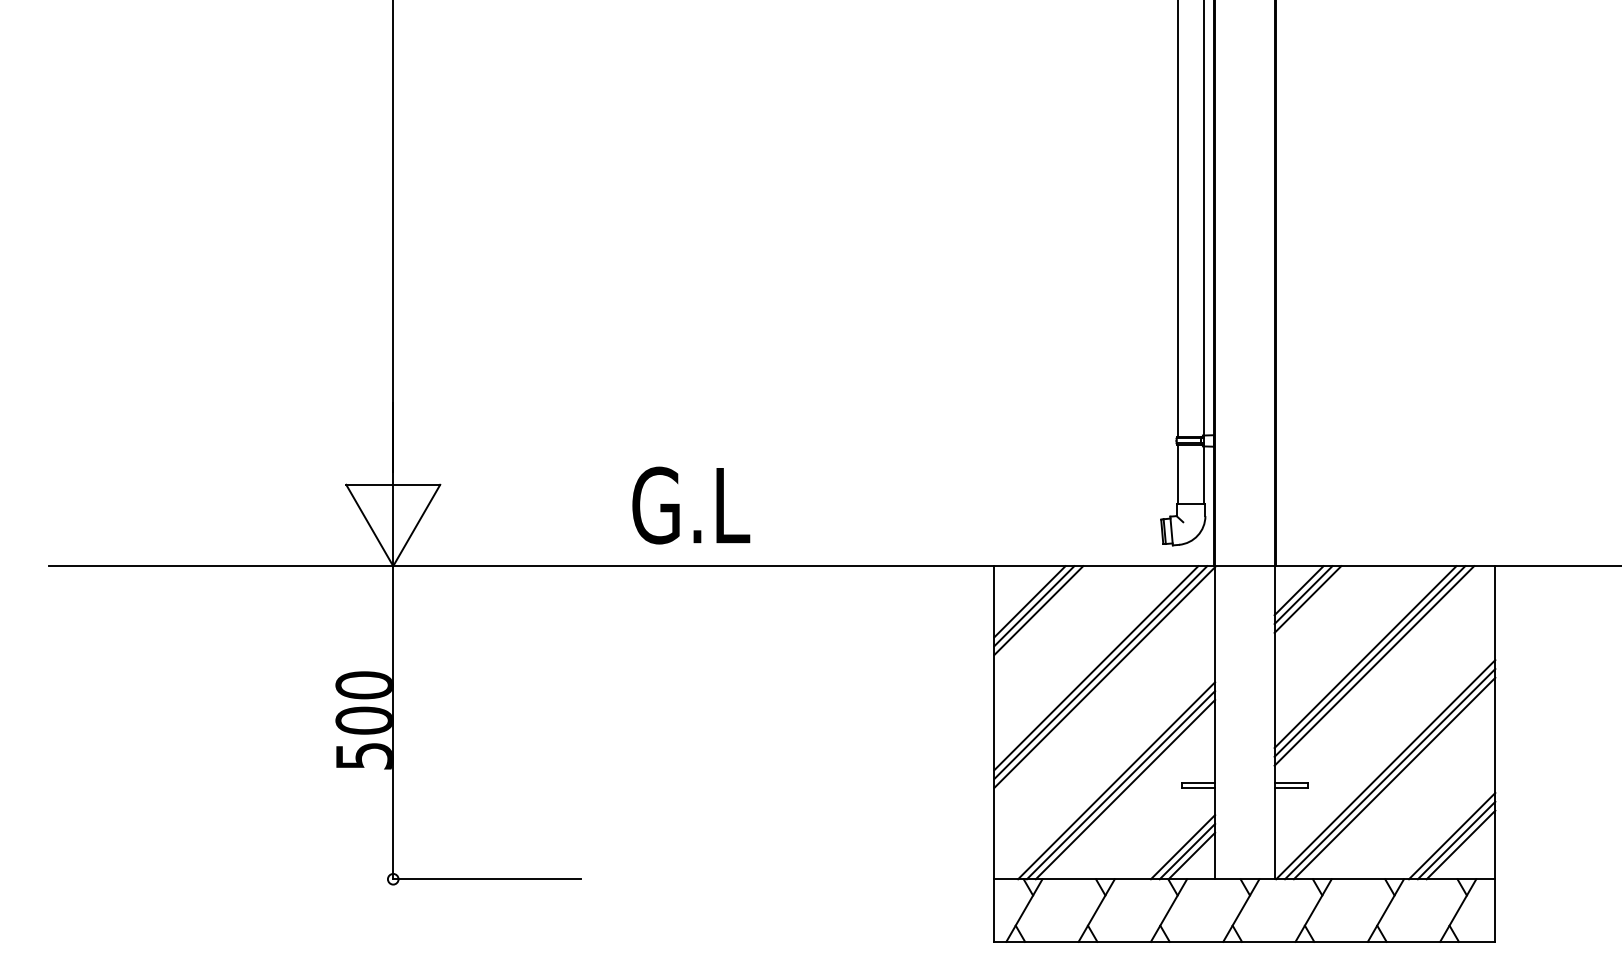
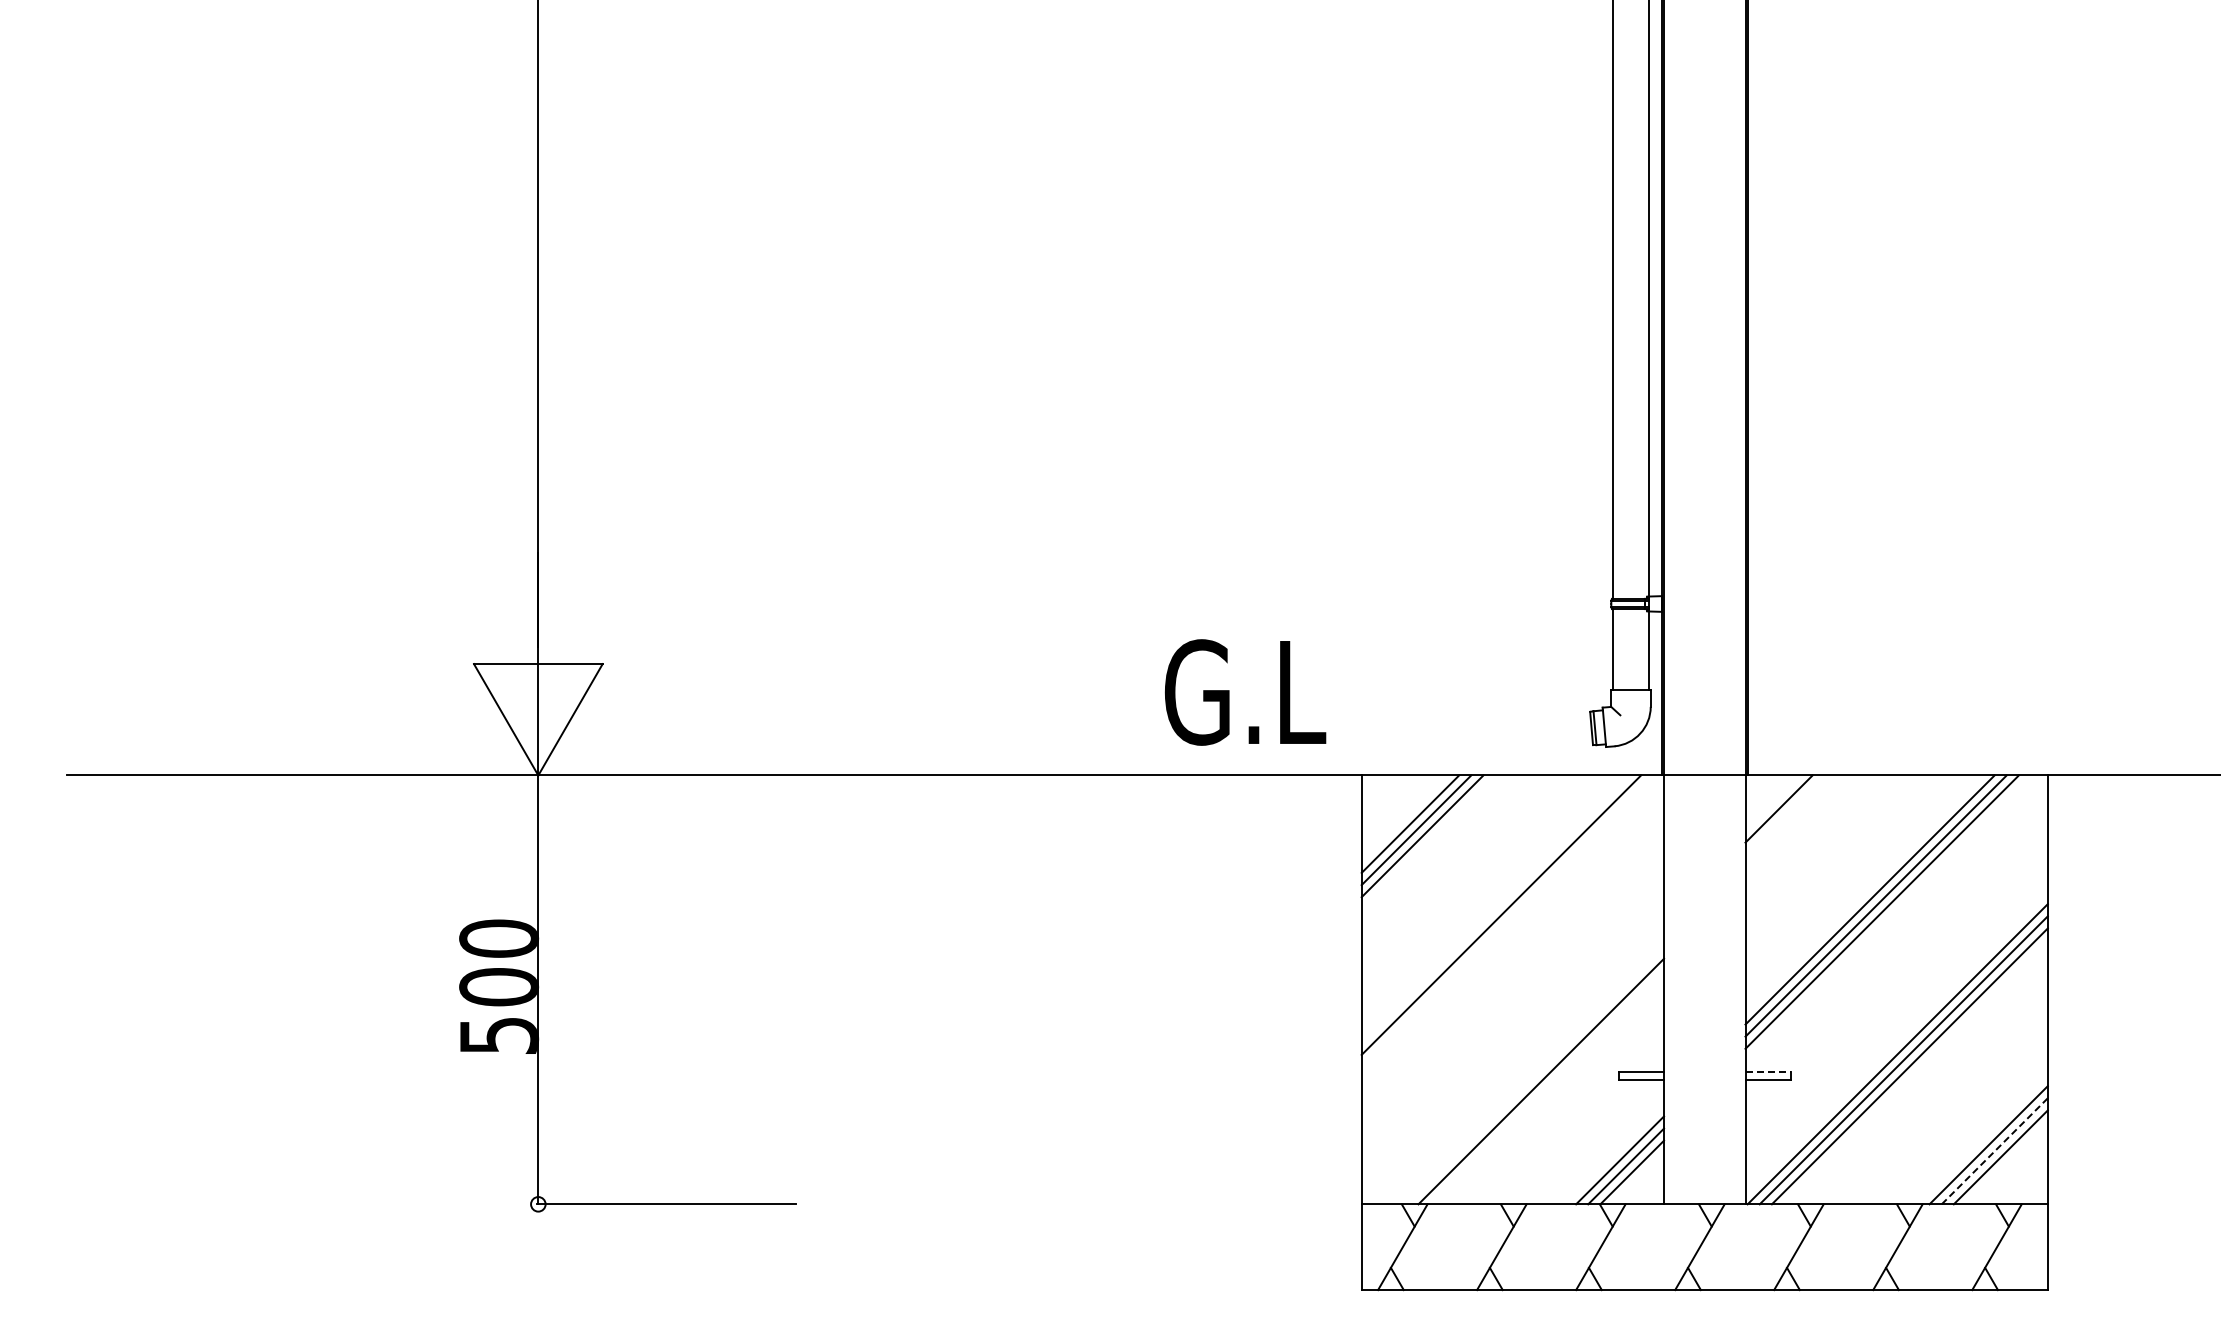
text: (691, 505) -> (1245, 692), moved
line: (1303, 594) -> (1784, 814), removed
line: (1307, 599) -> (1790, 820), removed
line: (1100, 672) -> (1507, 921), removed
line: (1104, 677) -> (1512, 927), removed
line: (1116, 780) -> (1529, 1069), removed
line: (1291, 782) -> (1768, 1071), solid -> dashed
line: (1121, 785) -> (1535, 1075), removed
line: (1457, 839) -> (1995, 1150), solid -> dashed

